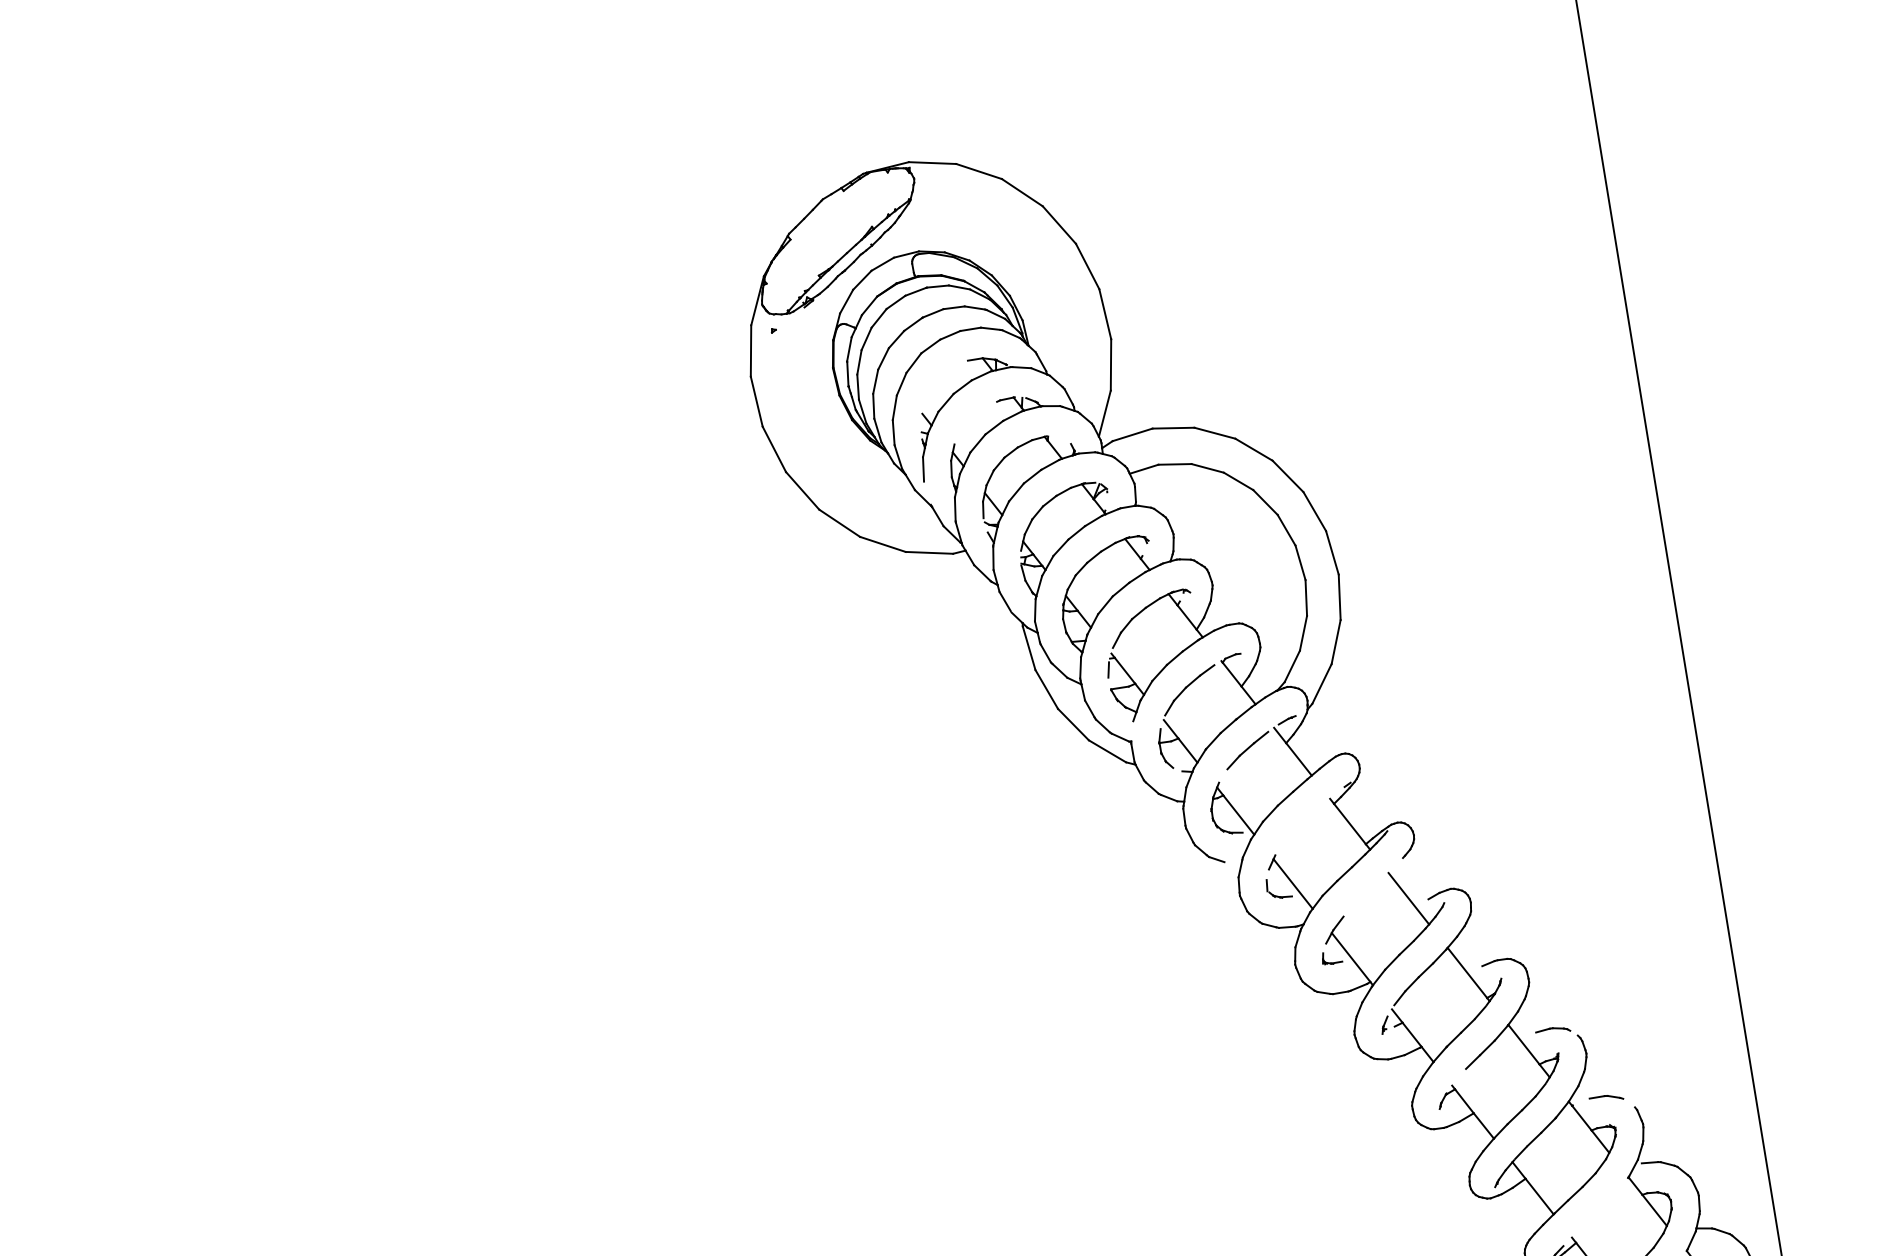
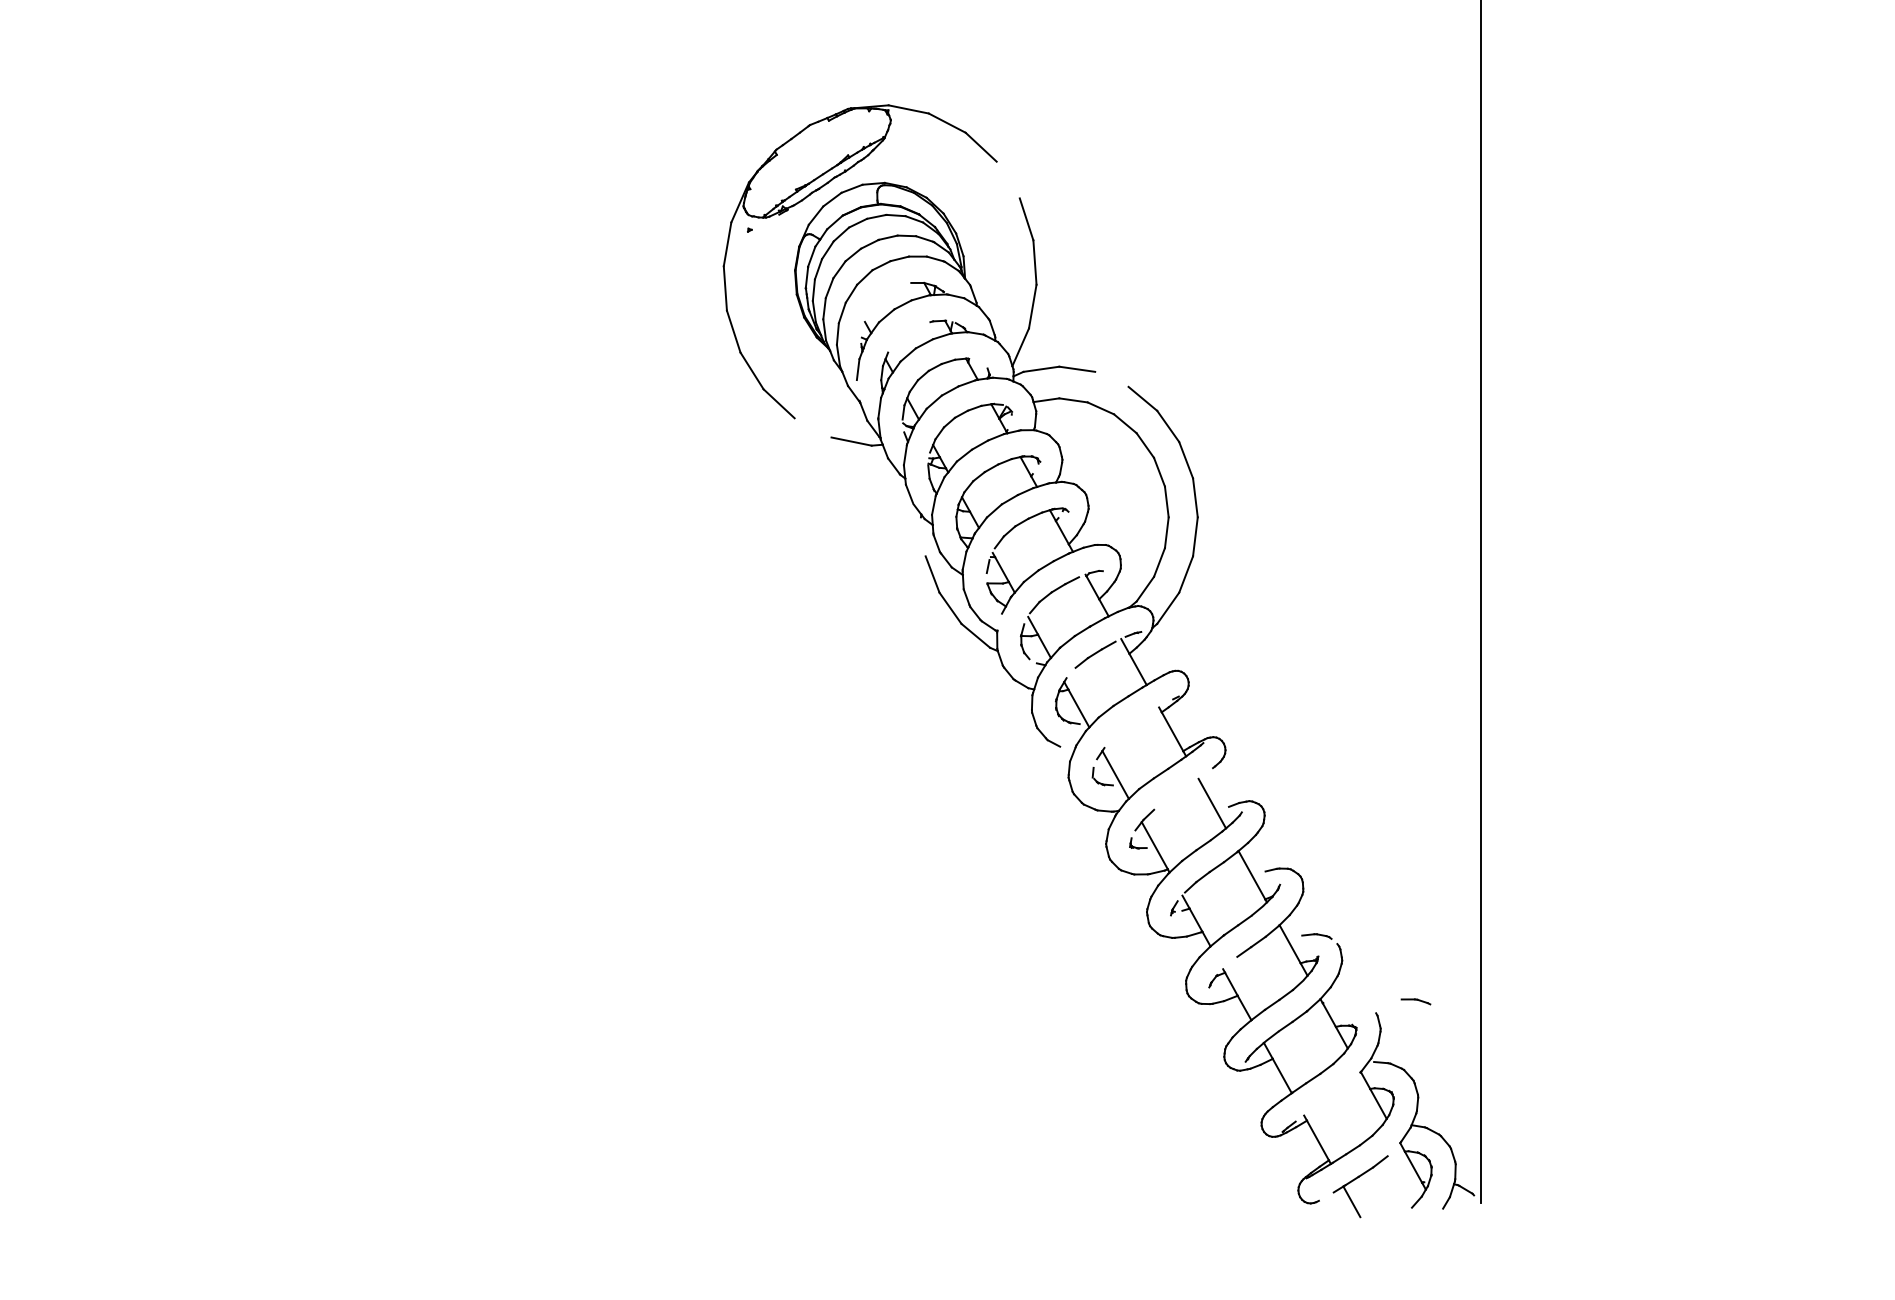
line: (1058, 224) -> (1007, 179), removed
line: (1214, 432) -> (1111, 378), removed
line: (882, 544) -> (812, 427), removed
line: (1028, 647) -> (922, 536), removed
part: (1605, 1098) -> (1415, 1001), moved

